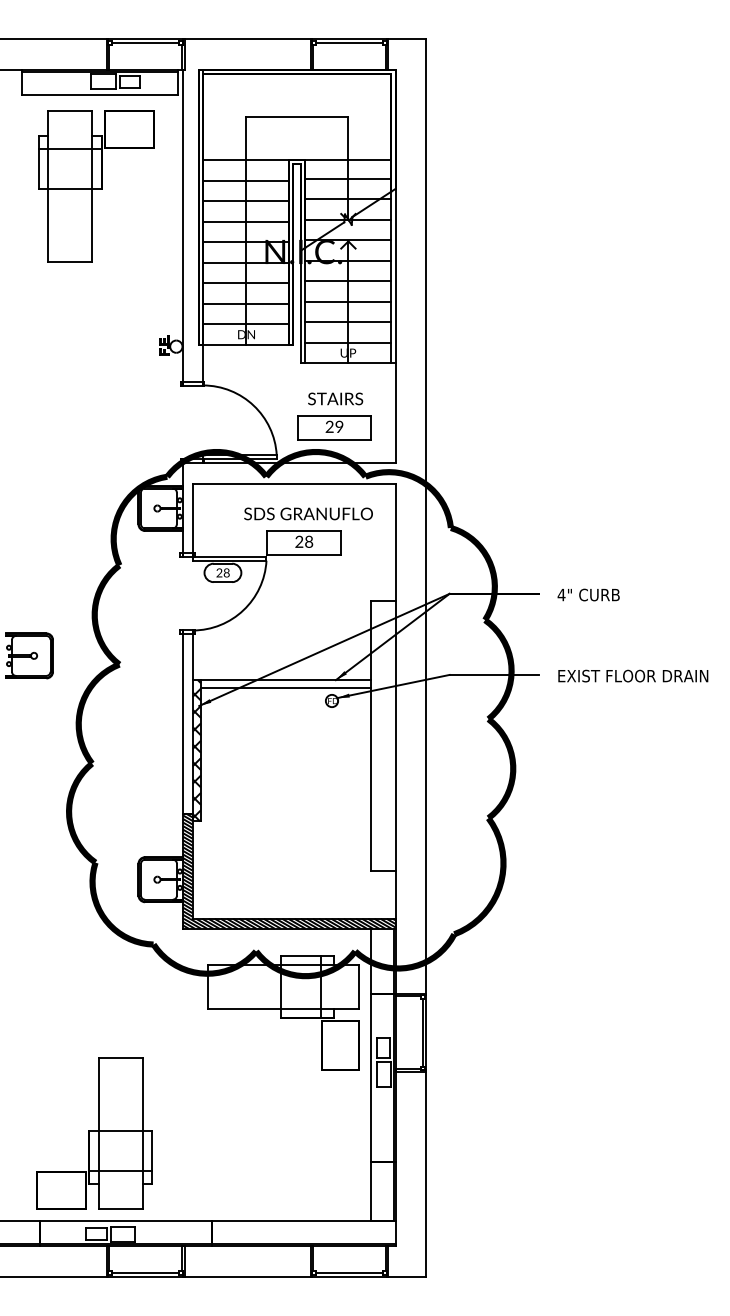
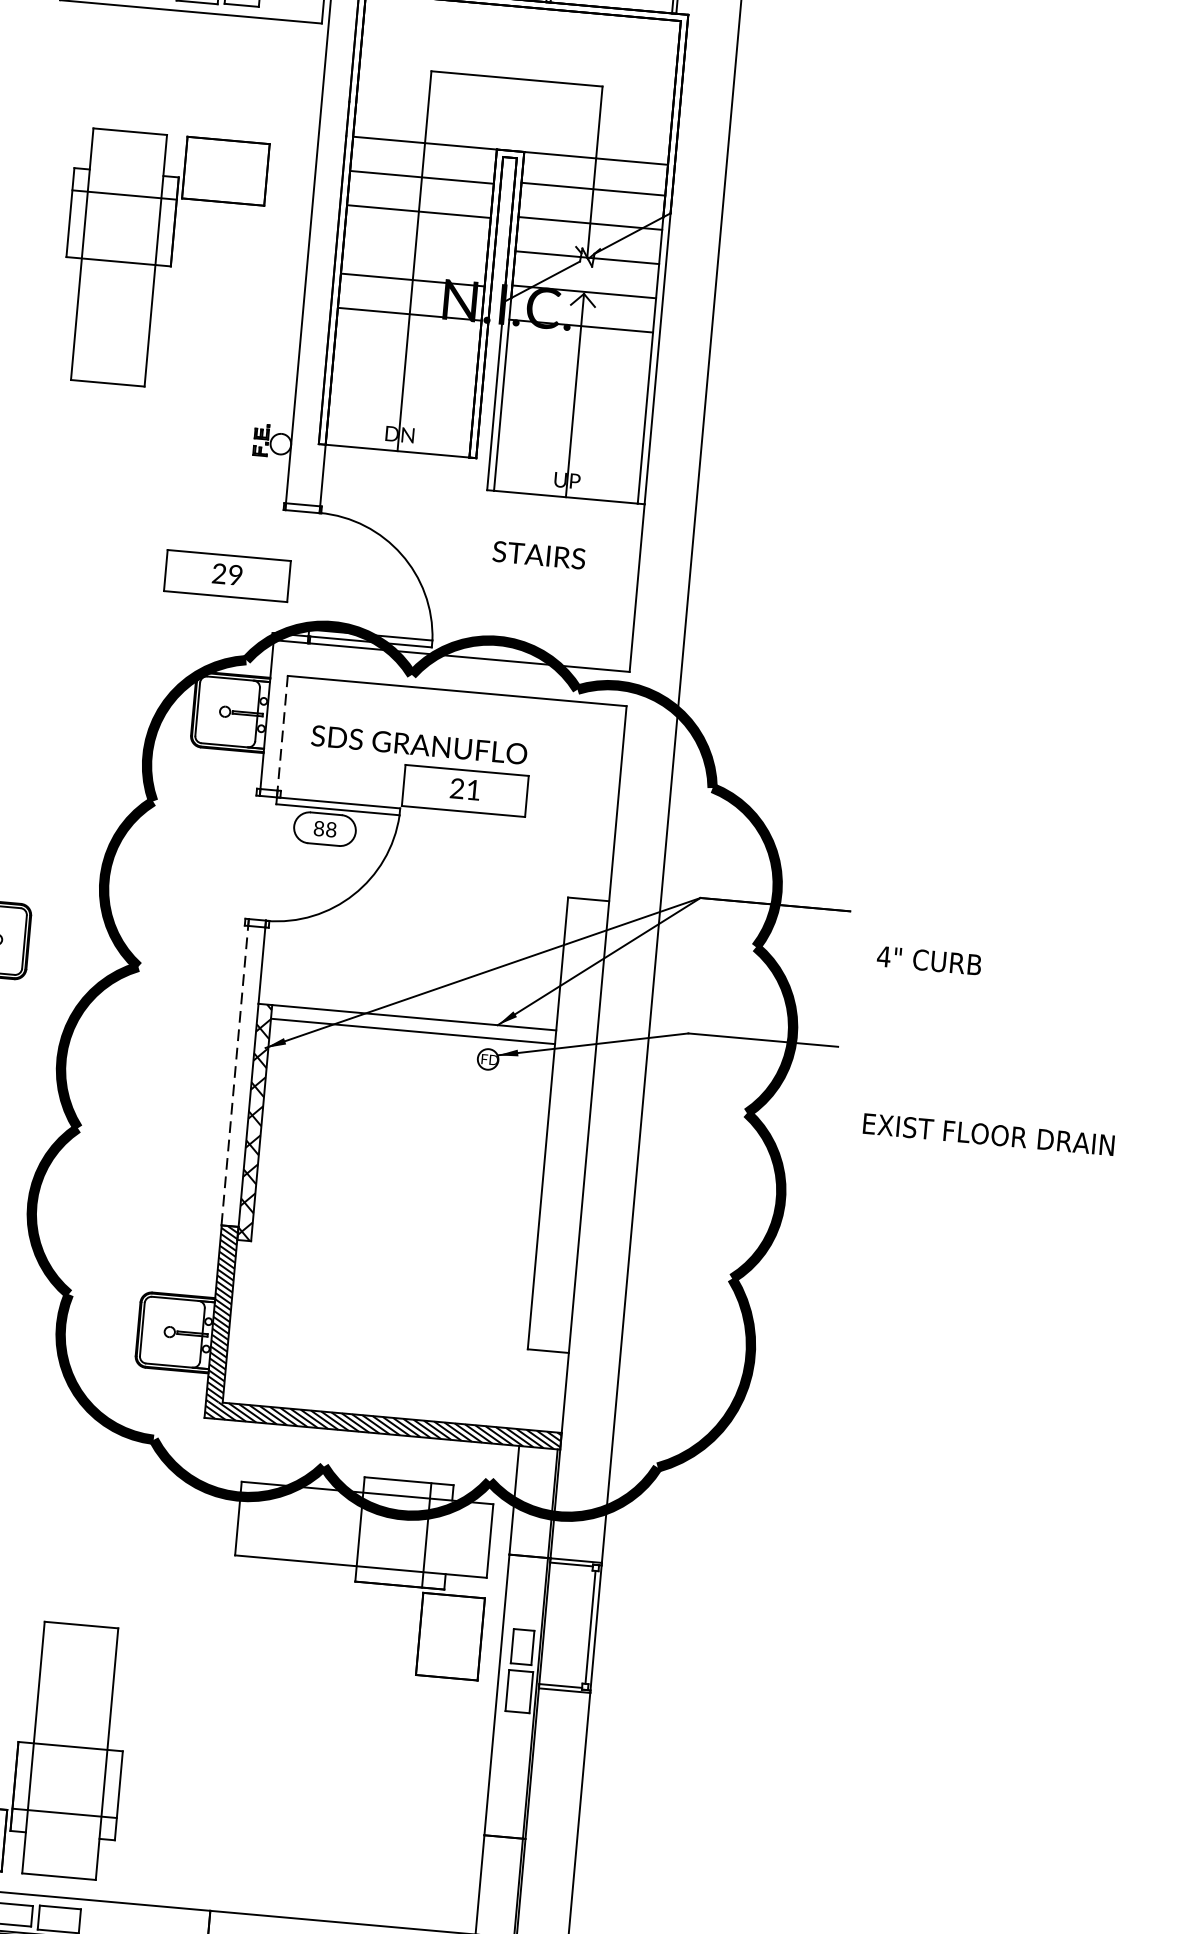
part: (96, 186) -> (162, 261), moved
line: (245, 221) -> (415, 245), removed
line: (348, 281) -> (578, 360), removed
line: (245, 283) -> (405, 348), removed
line: (348, 301) -> (575, 394), removed
line: (245, 303) -> (402, 382), removed
line: (348, 322) -> (572, 429), removed
line: (245, 324) -> (399, 417), removed
line: (348, 342) -> (569, 462), removed
part: (334, 427) -> (227, 575), moved
text: (308, 513) -> (419, 744), moved
line: (192, 519) -> (282, 735), solid -> dashed
text: (309, 541) -> (474, 789), 28 -> 21
text: (219, 573) -> (319, 829), 28 -> 88
text: (588, 594) -> (929, 959), moved
text: (633, 675) -> (989, 1133), moved
line: (182, 722) -> (235, 1073), solid -> dashed

